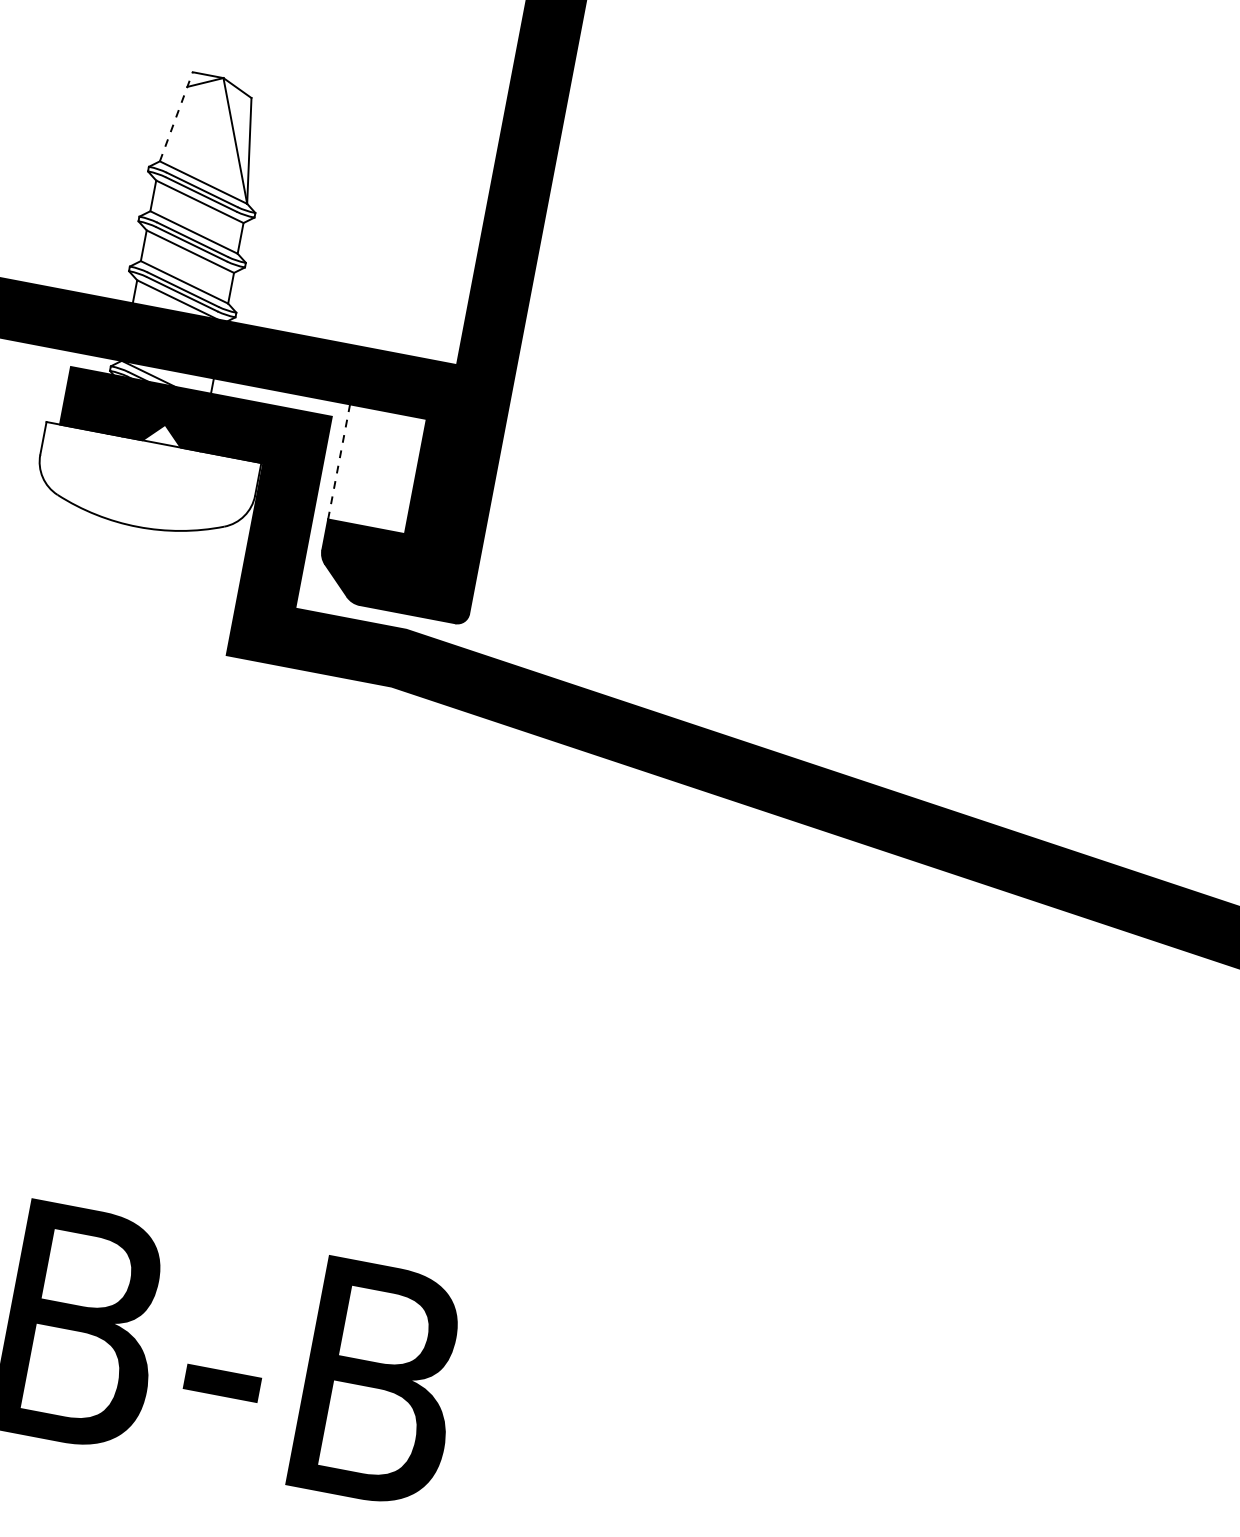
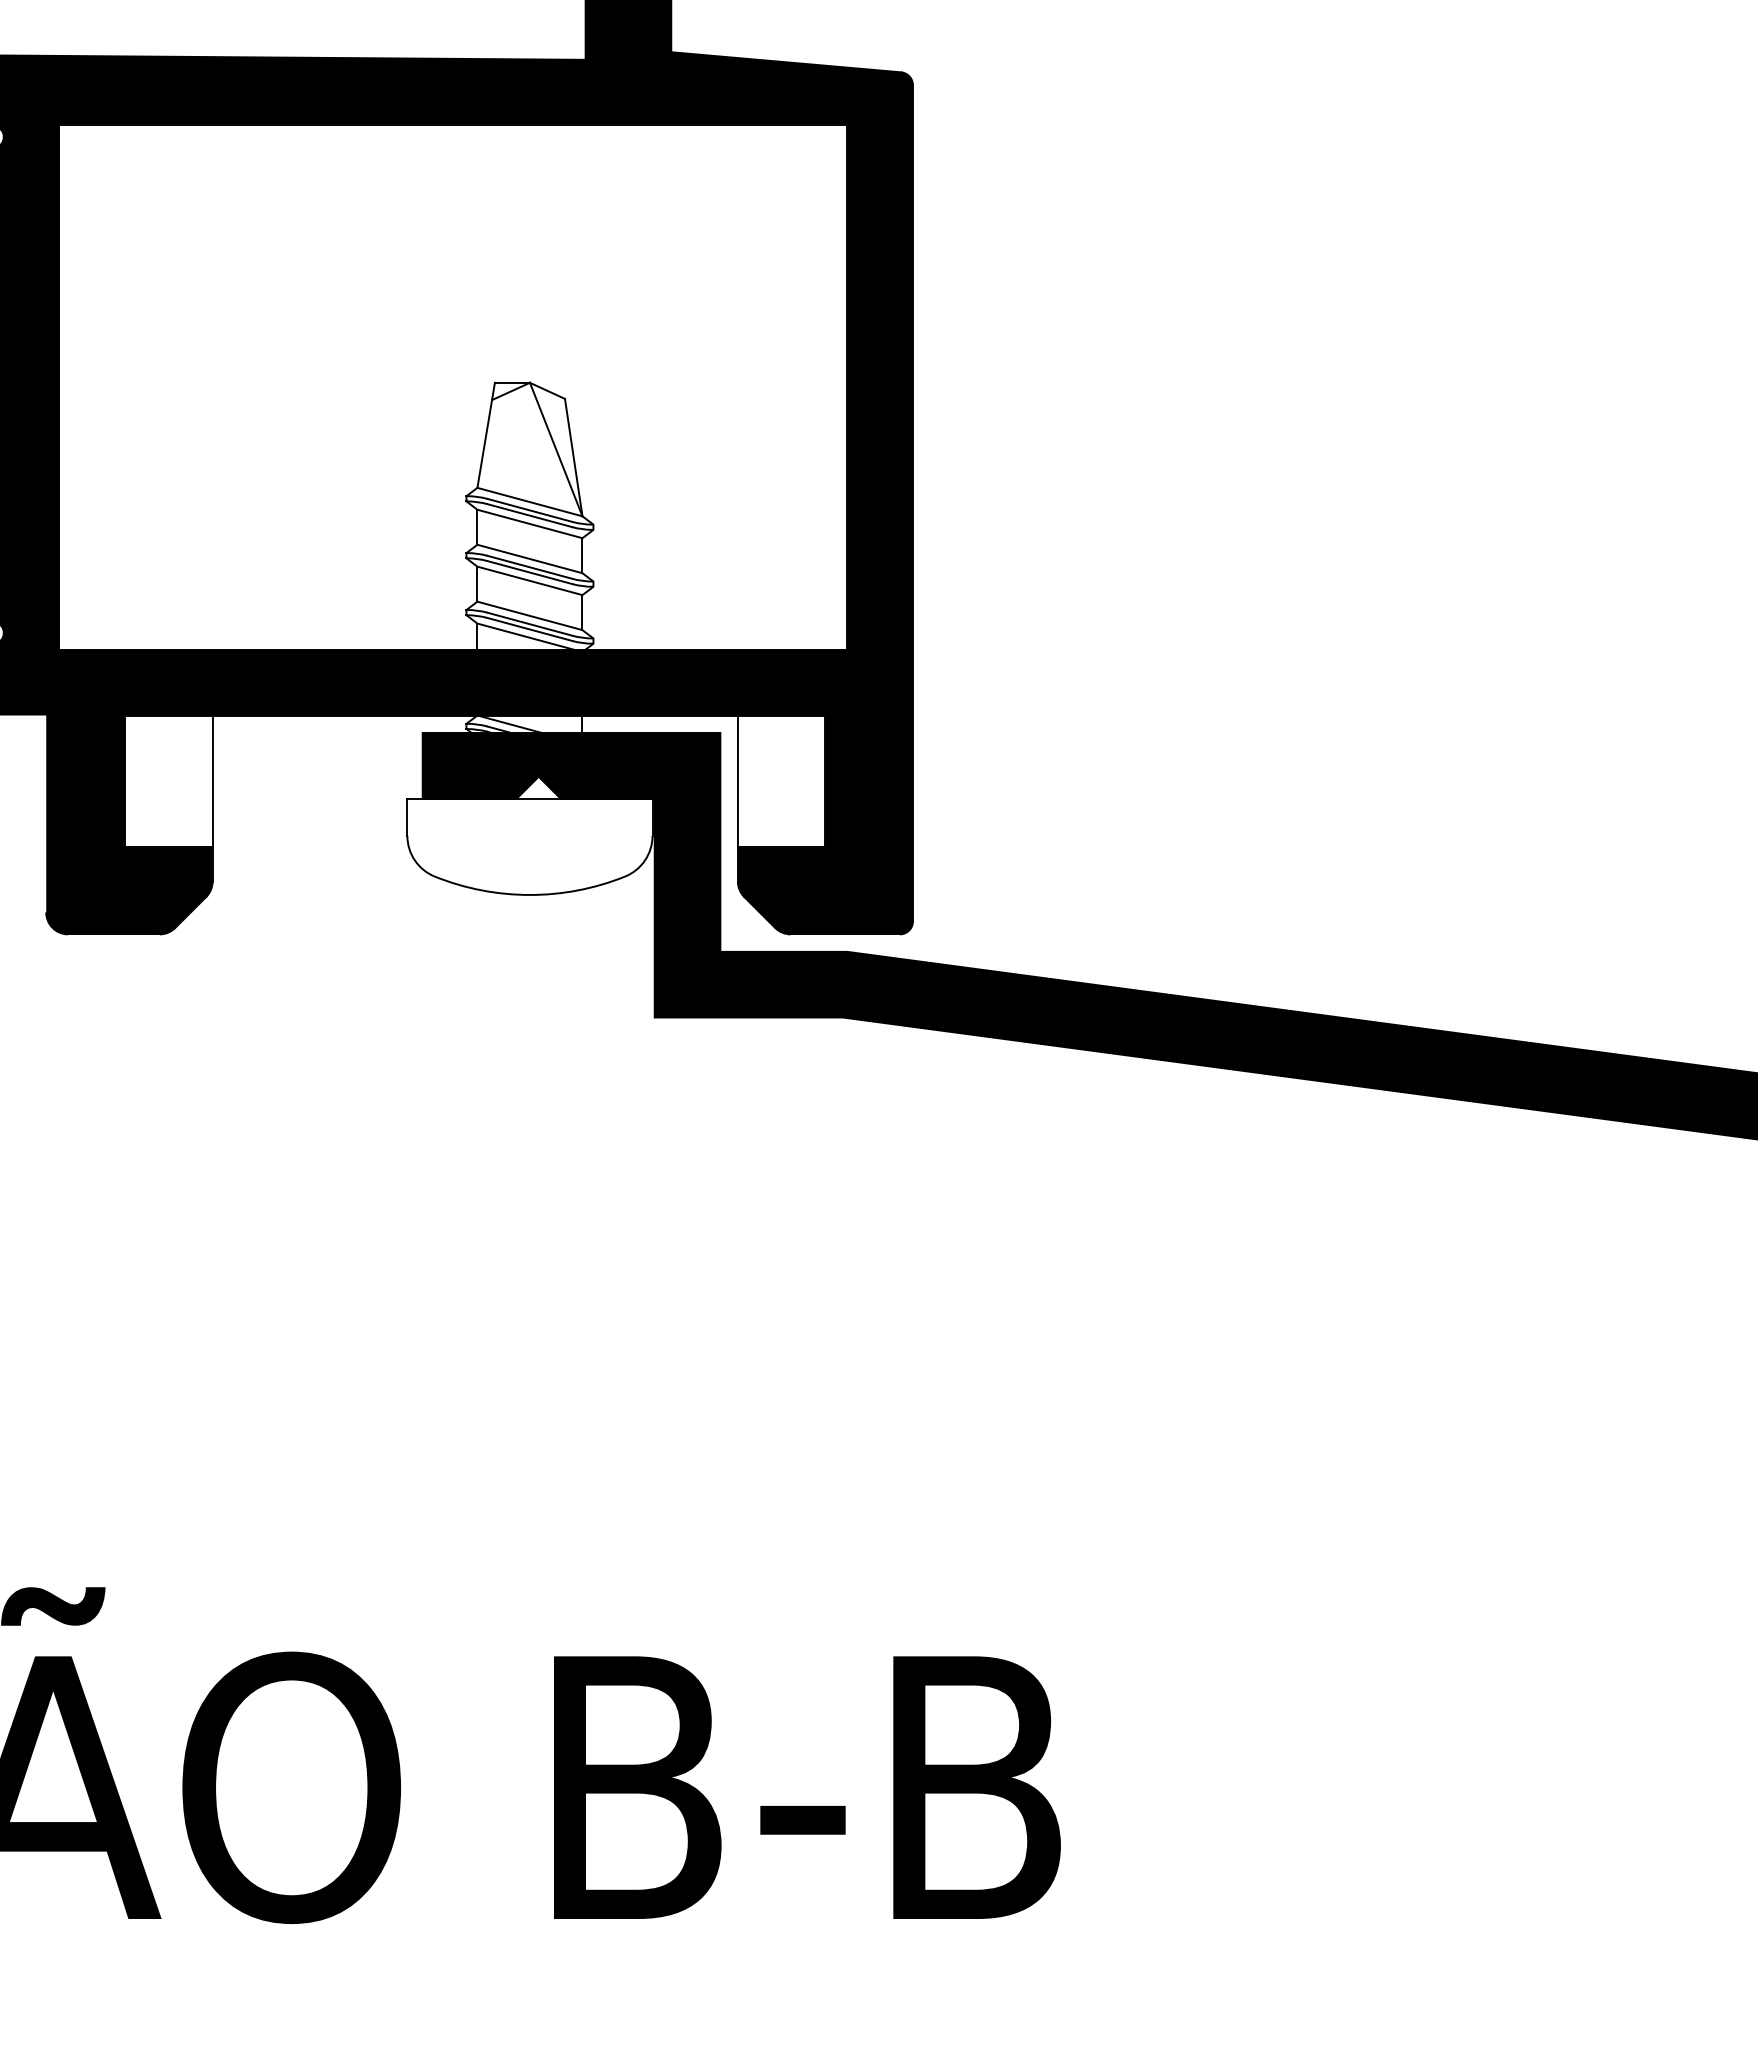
line: (176, 116) -> (486, 434), dashed -> solid
line: (338, 462) -> (737, 781), dashed -> solid

